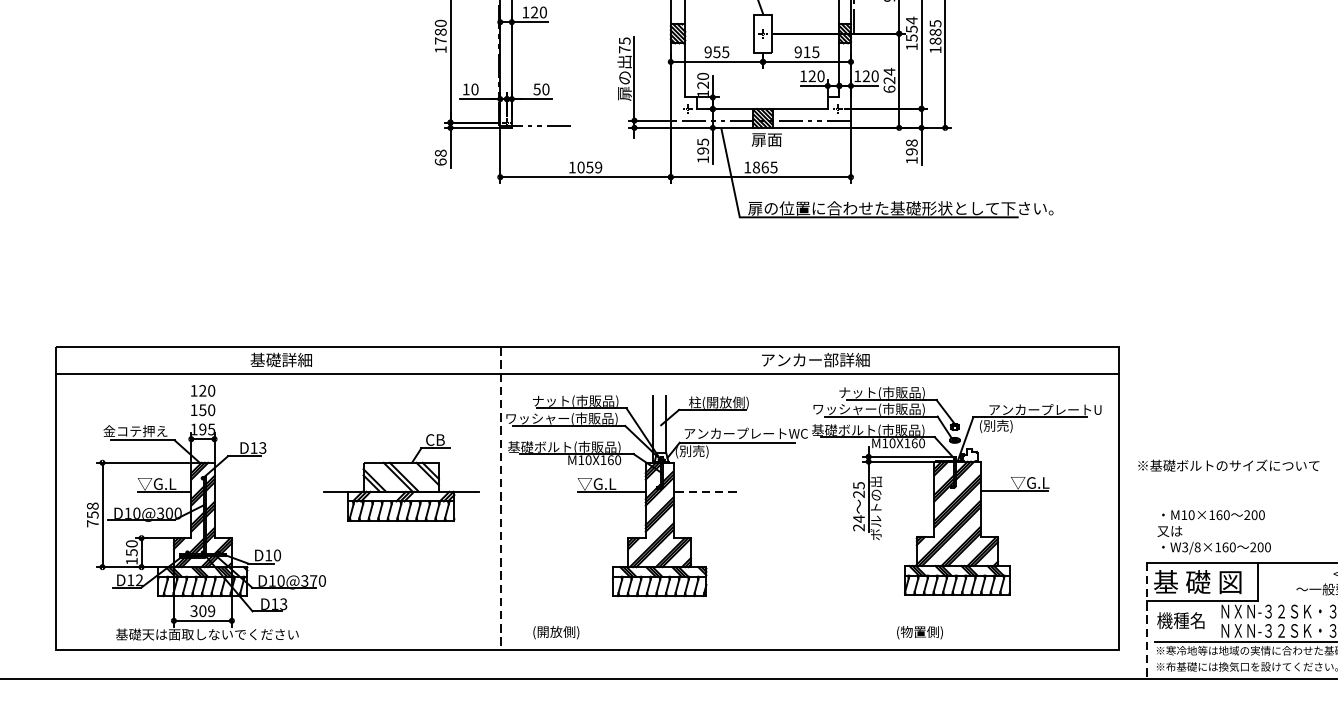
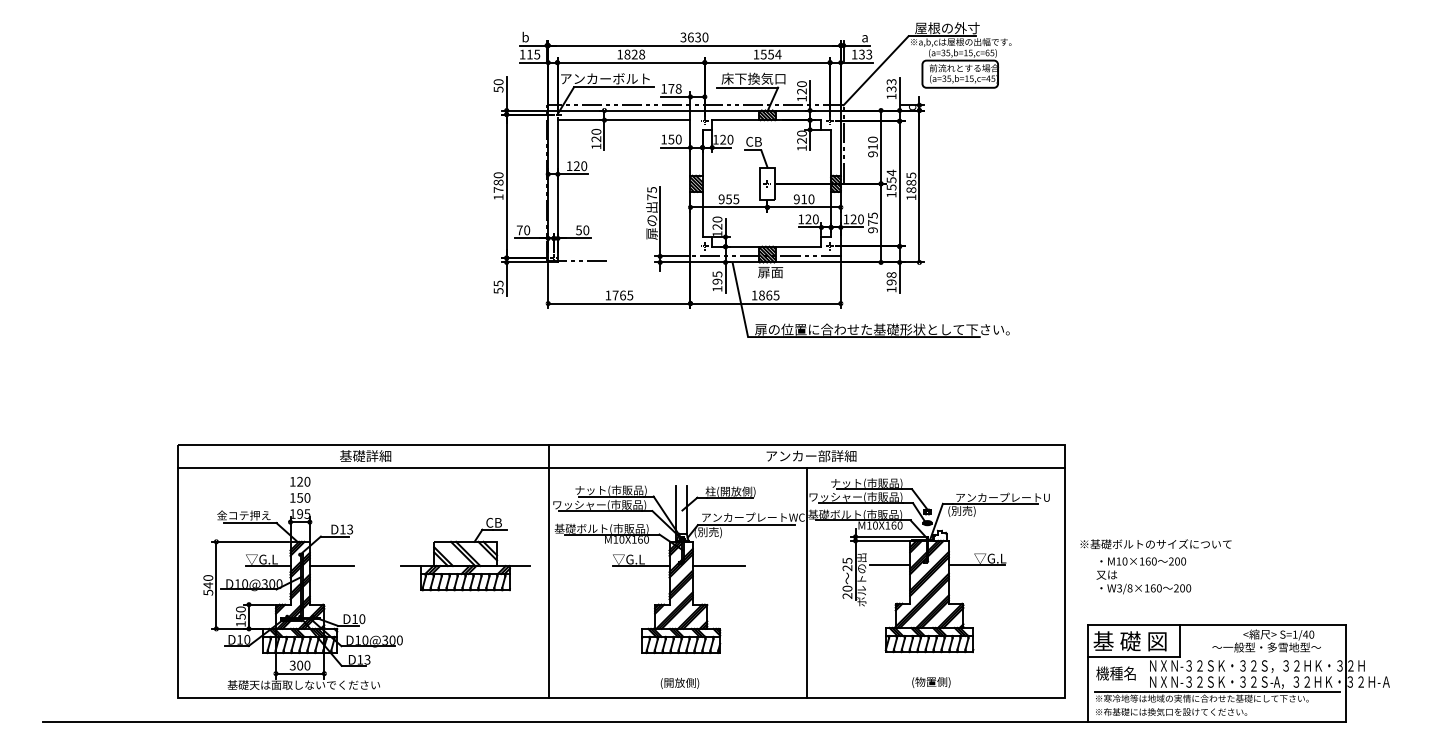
text: (815, 52) -> (811, 199), 915 -> 910
text: (888, 80) -> (872, 222), 624 -> 975
text: (465, 89) -> (519, 230), 10 -> 70
text: (440, 156) -> (498, 286), 68 -> 55
text: (589, 167) -> (622, 295), 1059 -> 1765
line: (909, 491) -> (889, 565), added
line: (240, 492) -> (331, 566), added
line: (704, 492) -> (718, 566), dashed -> solid
line: (500, 499) -> (548, 572), dashed -> solid
line: (809, 511) -> (806, 582), added
text: (93, 515) -> (208, 585), 758 -> 540
text: (859, 518) -> (847, 588), 24 -> 20
text: (1213, 531) -> (1143, 575), moved
text: (139, 579) -> (247, 639), D12 -> D10
text: (313, 579) -> (392, 639), D10@370 -> D10@300
text: (211, 611) -> (307, 665), 309 -> 300
line: (1147, 620) -> (1088, 673), dashed -> solid
text: (555, 632) -> (679, 683), moved
text: (920, 632) -> (931, 682), moved

